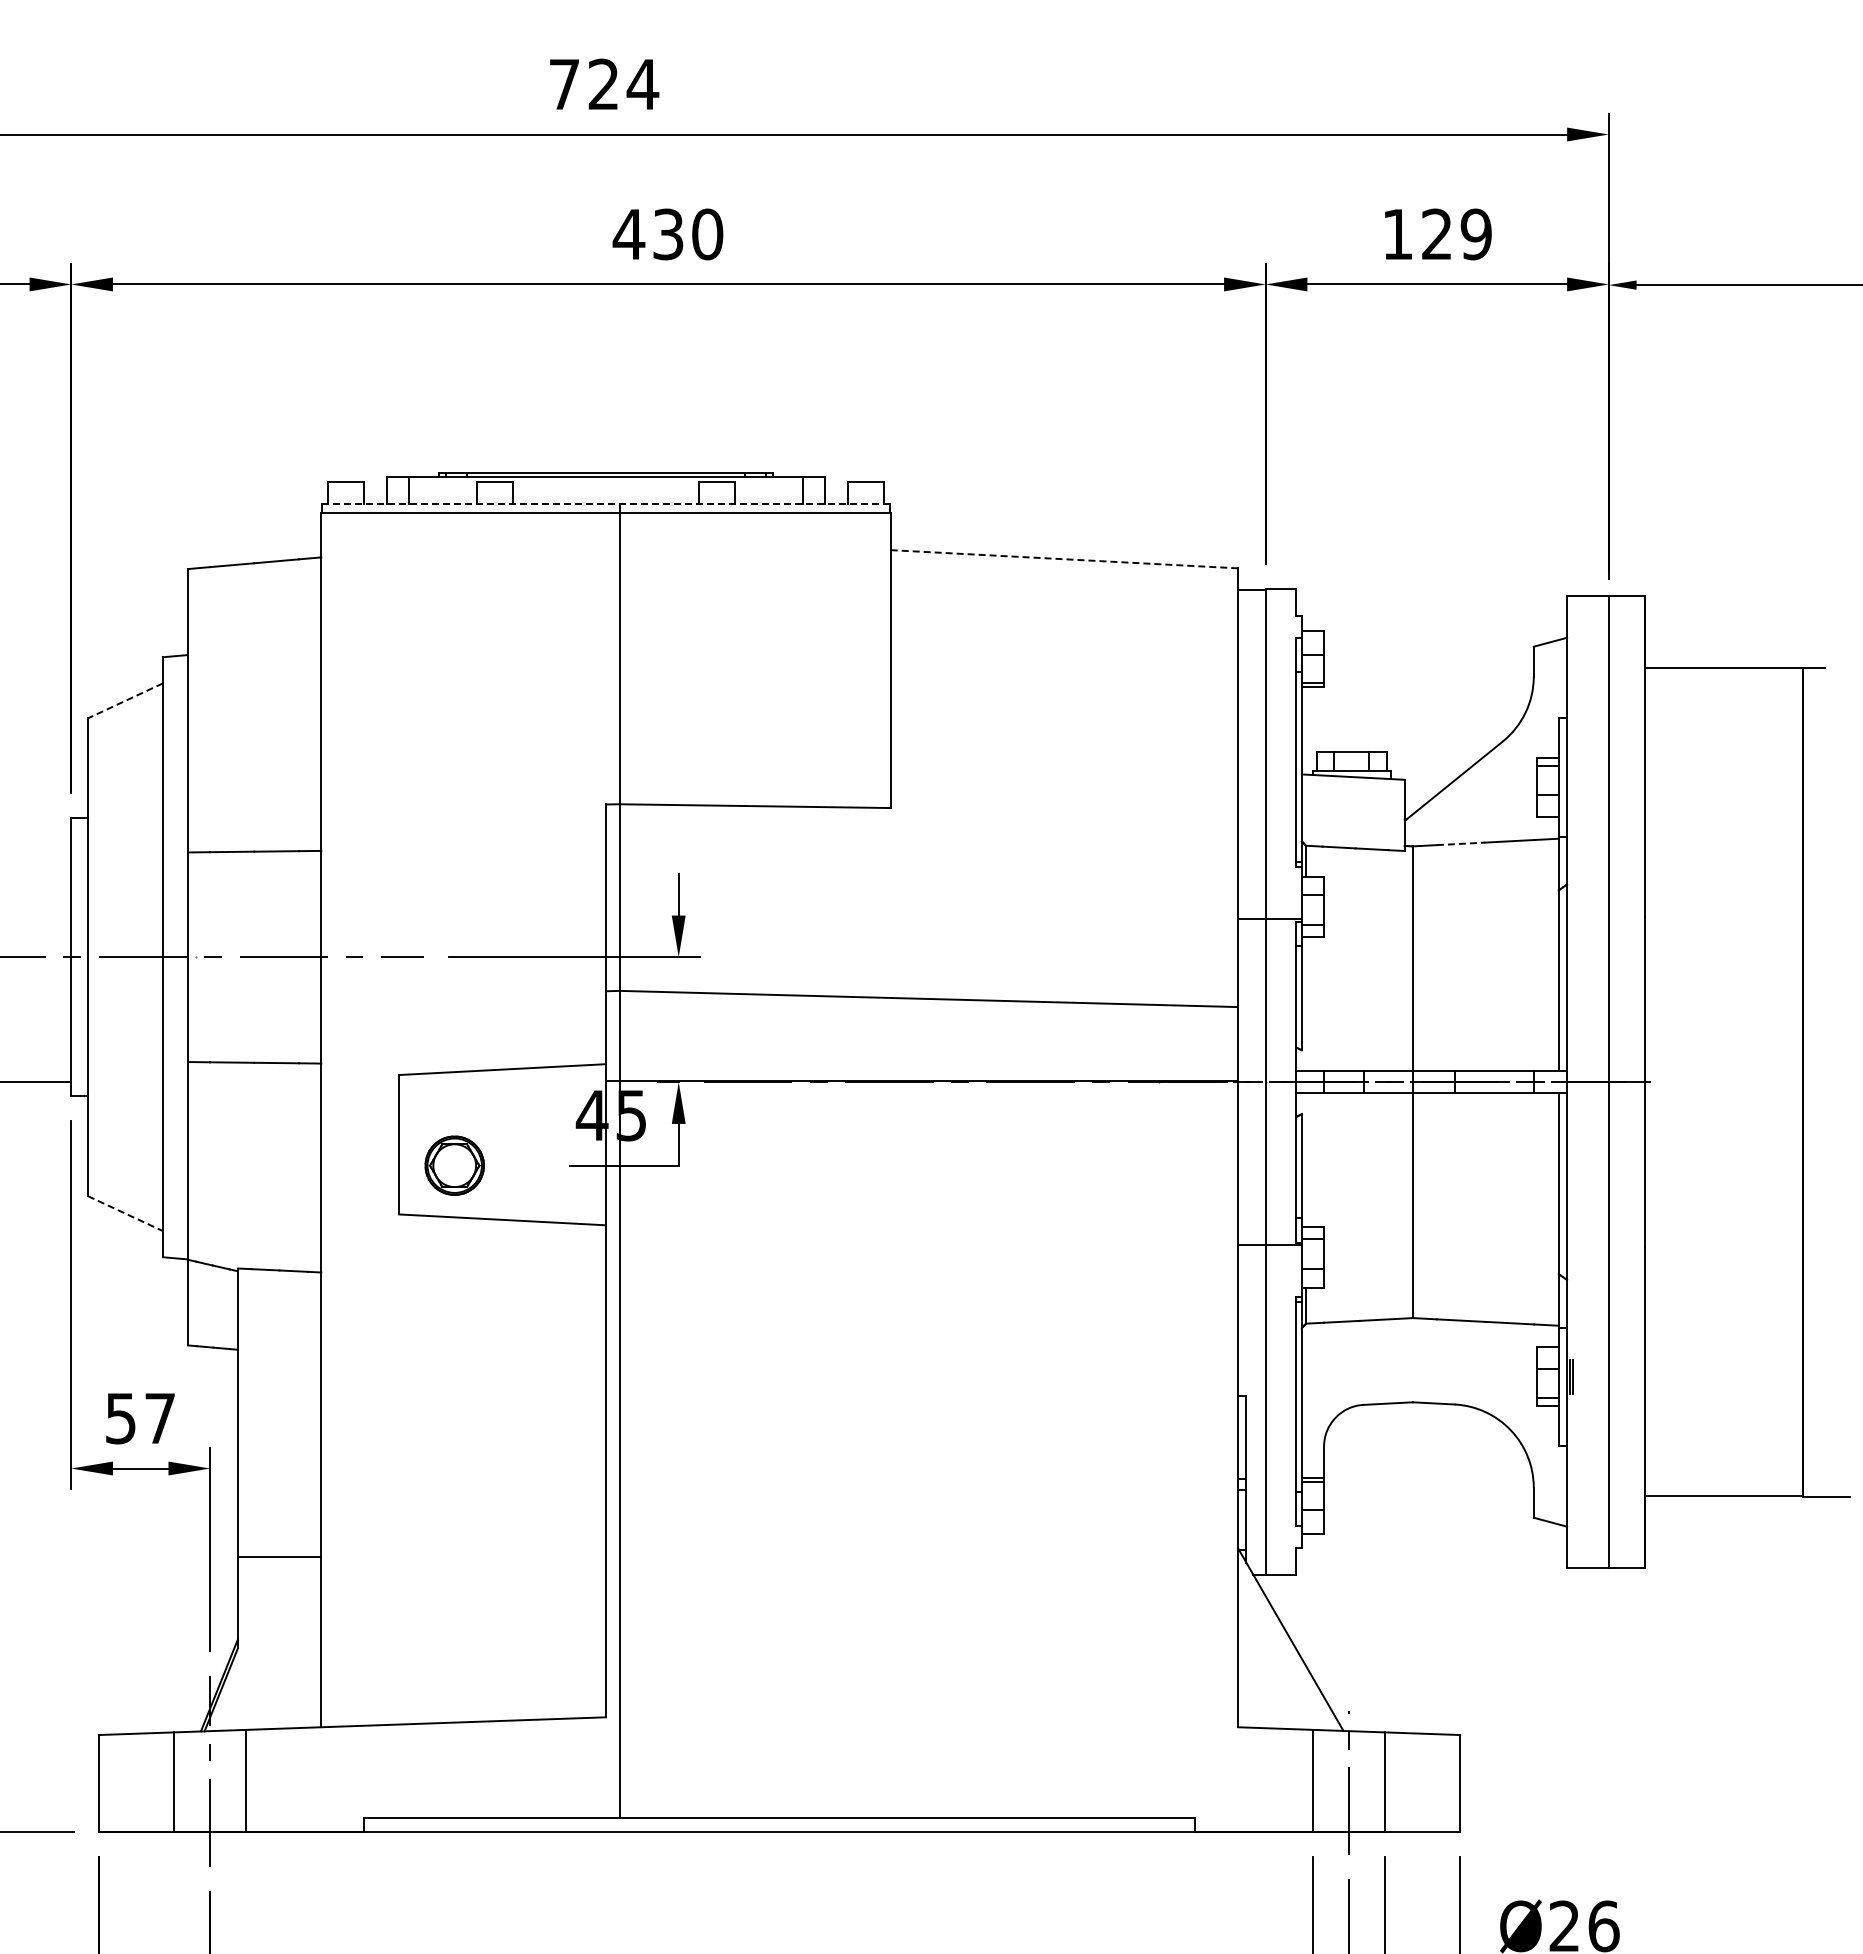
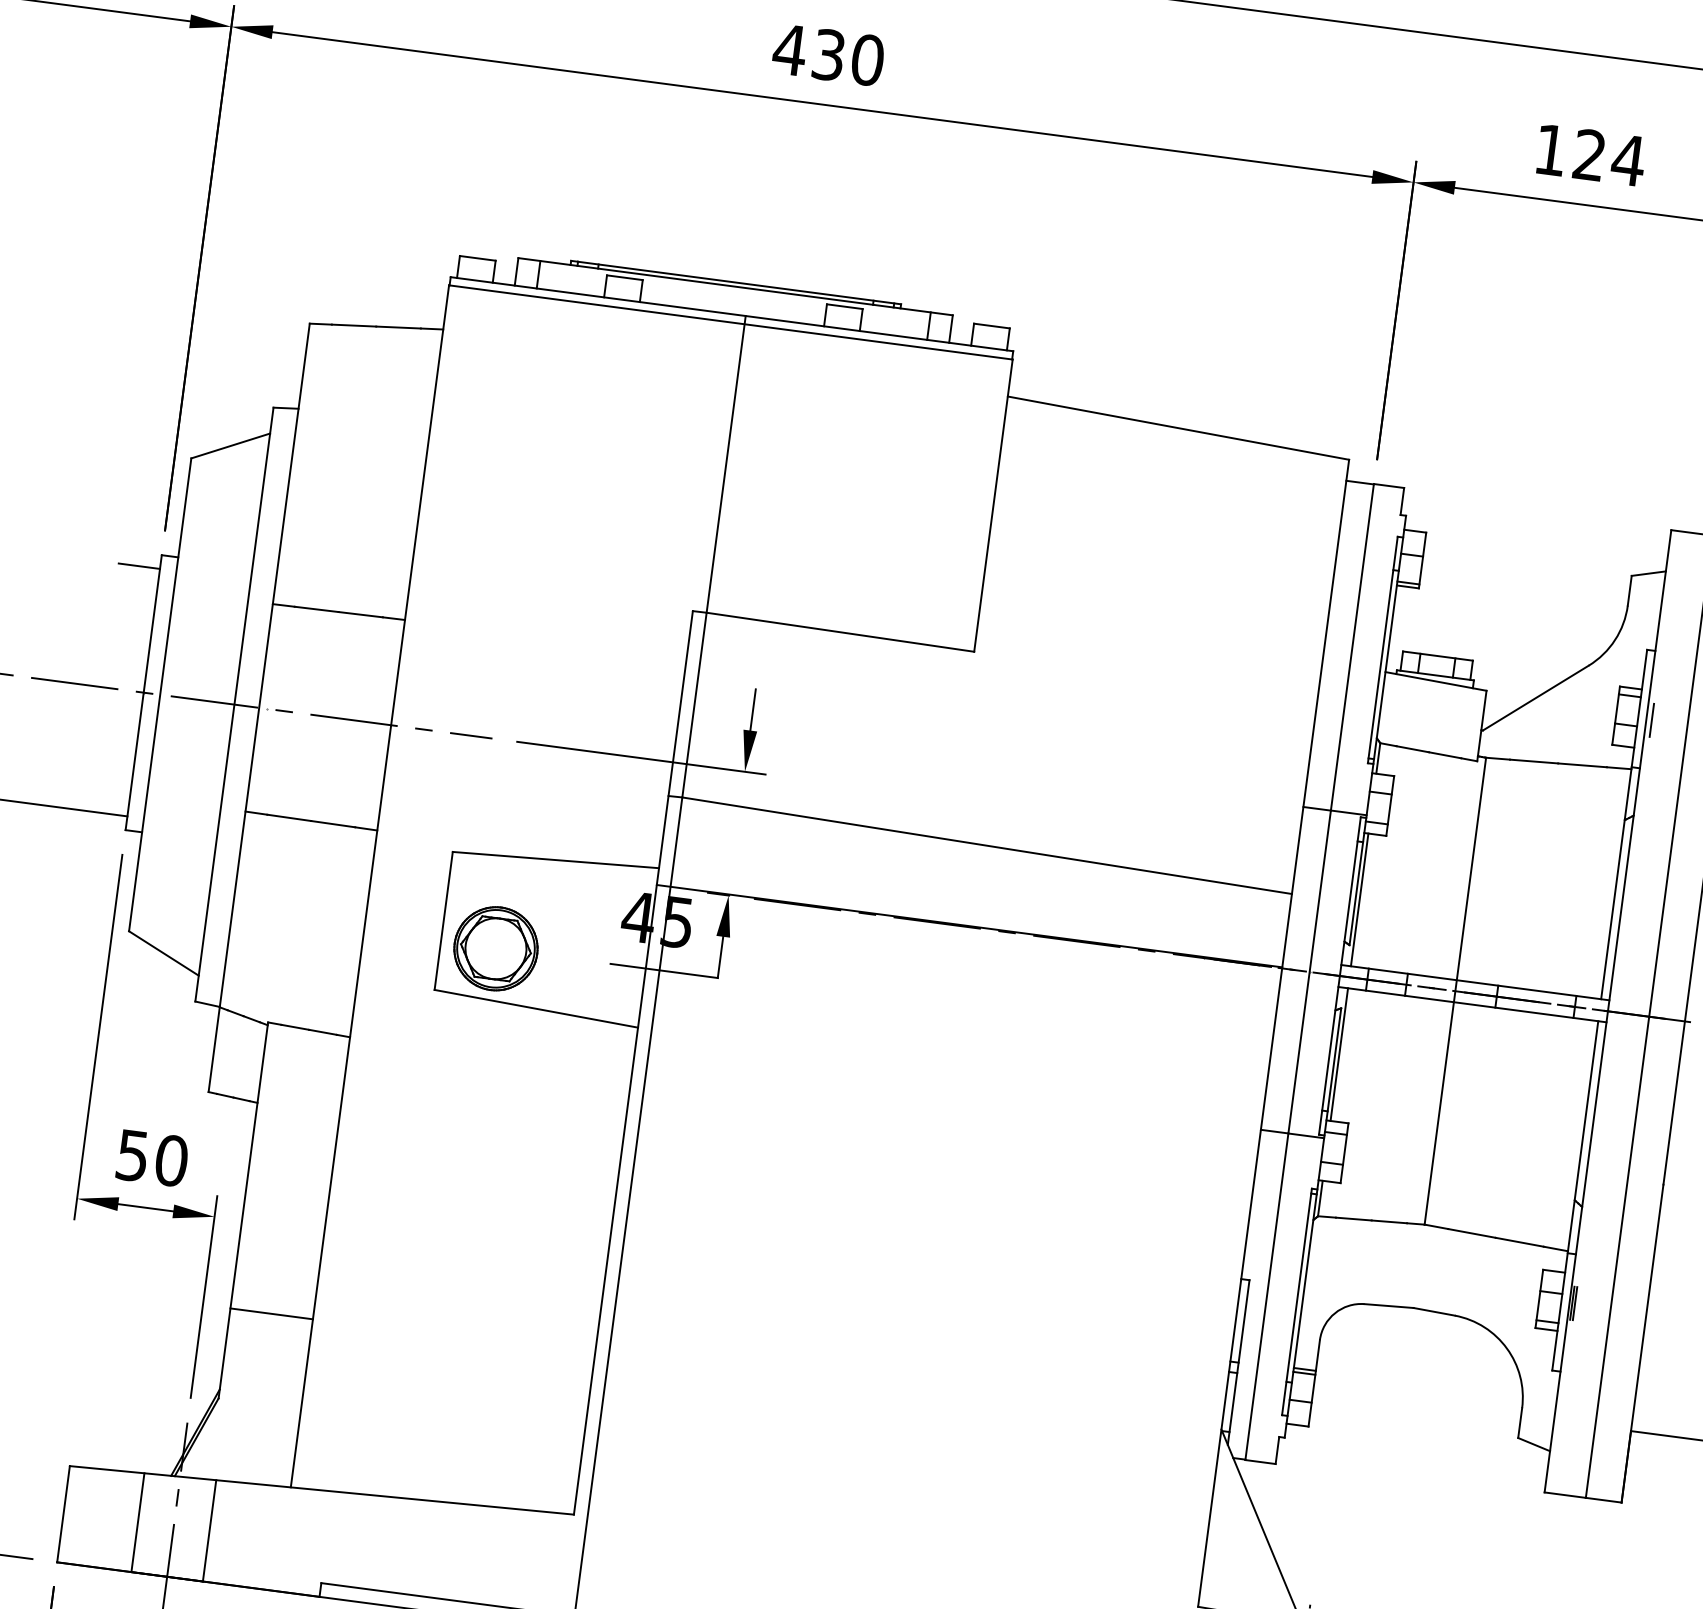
text: (1476, 234) -> (1628, 160), 129 -> 124
line: (605, 504) -> (731, 314), dashed -> solid
line: (1064, 559) -> (1178, 428), dashed -> solid
line: (124, 701) -> (229, 446), dashed -> solid
line: (1572, 787) -> (1651, 720), added
line: (50, 832) -> (139, 566), added
line: (1461, 843) -> (1534, 761), dashed -> solid
line: (1305, 1004) -> (1359, 900), added
line: (1305, 1160) -> (1338, 1054), added
part: (454, 1165) -> (495, 948), size x1.43
line: (125, 1213) -> (163, 953), dashed -> solid
text: (159, 1418) -> (170, 1160), 57 -> 50

